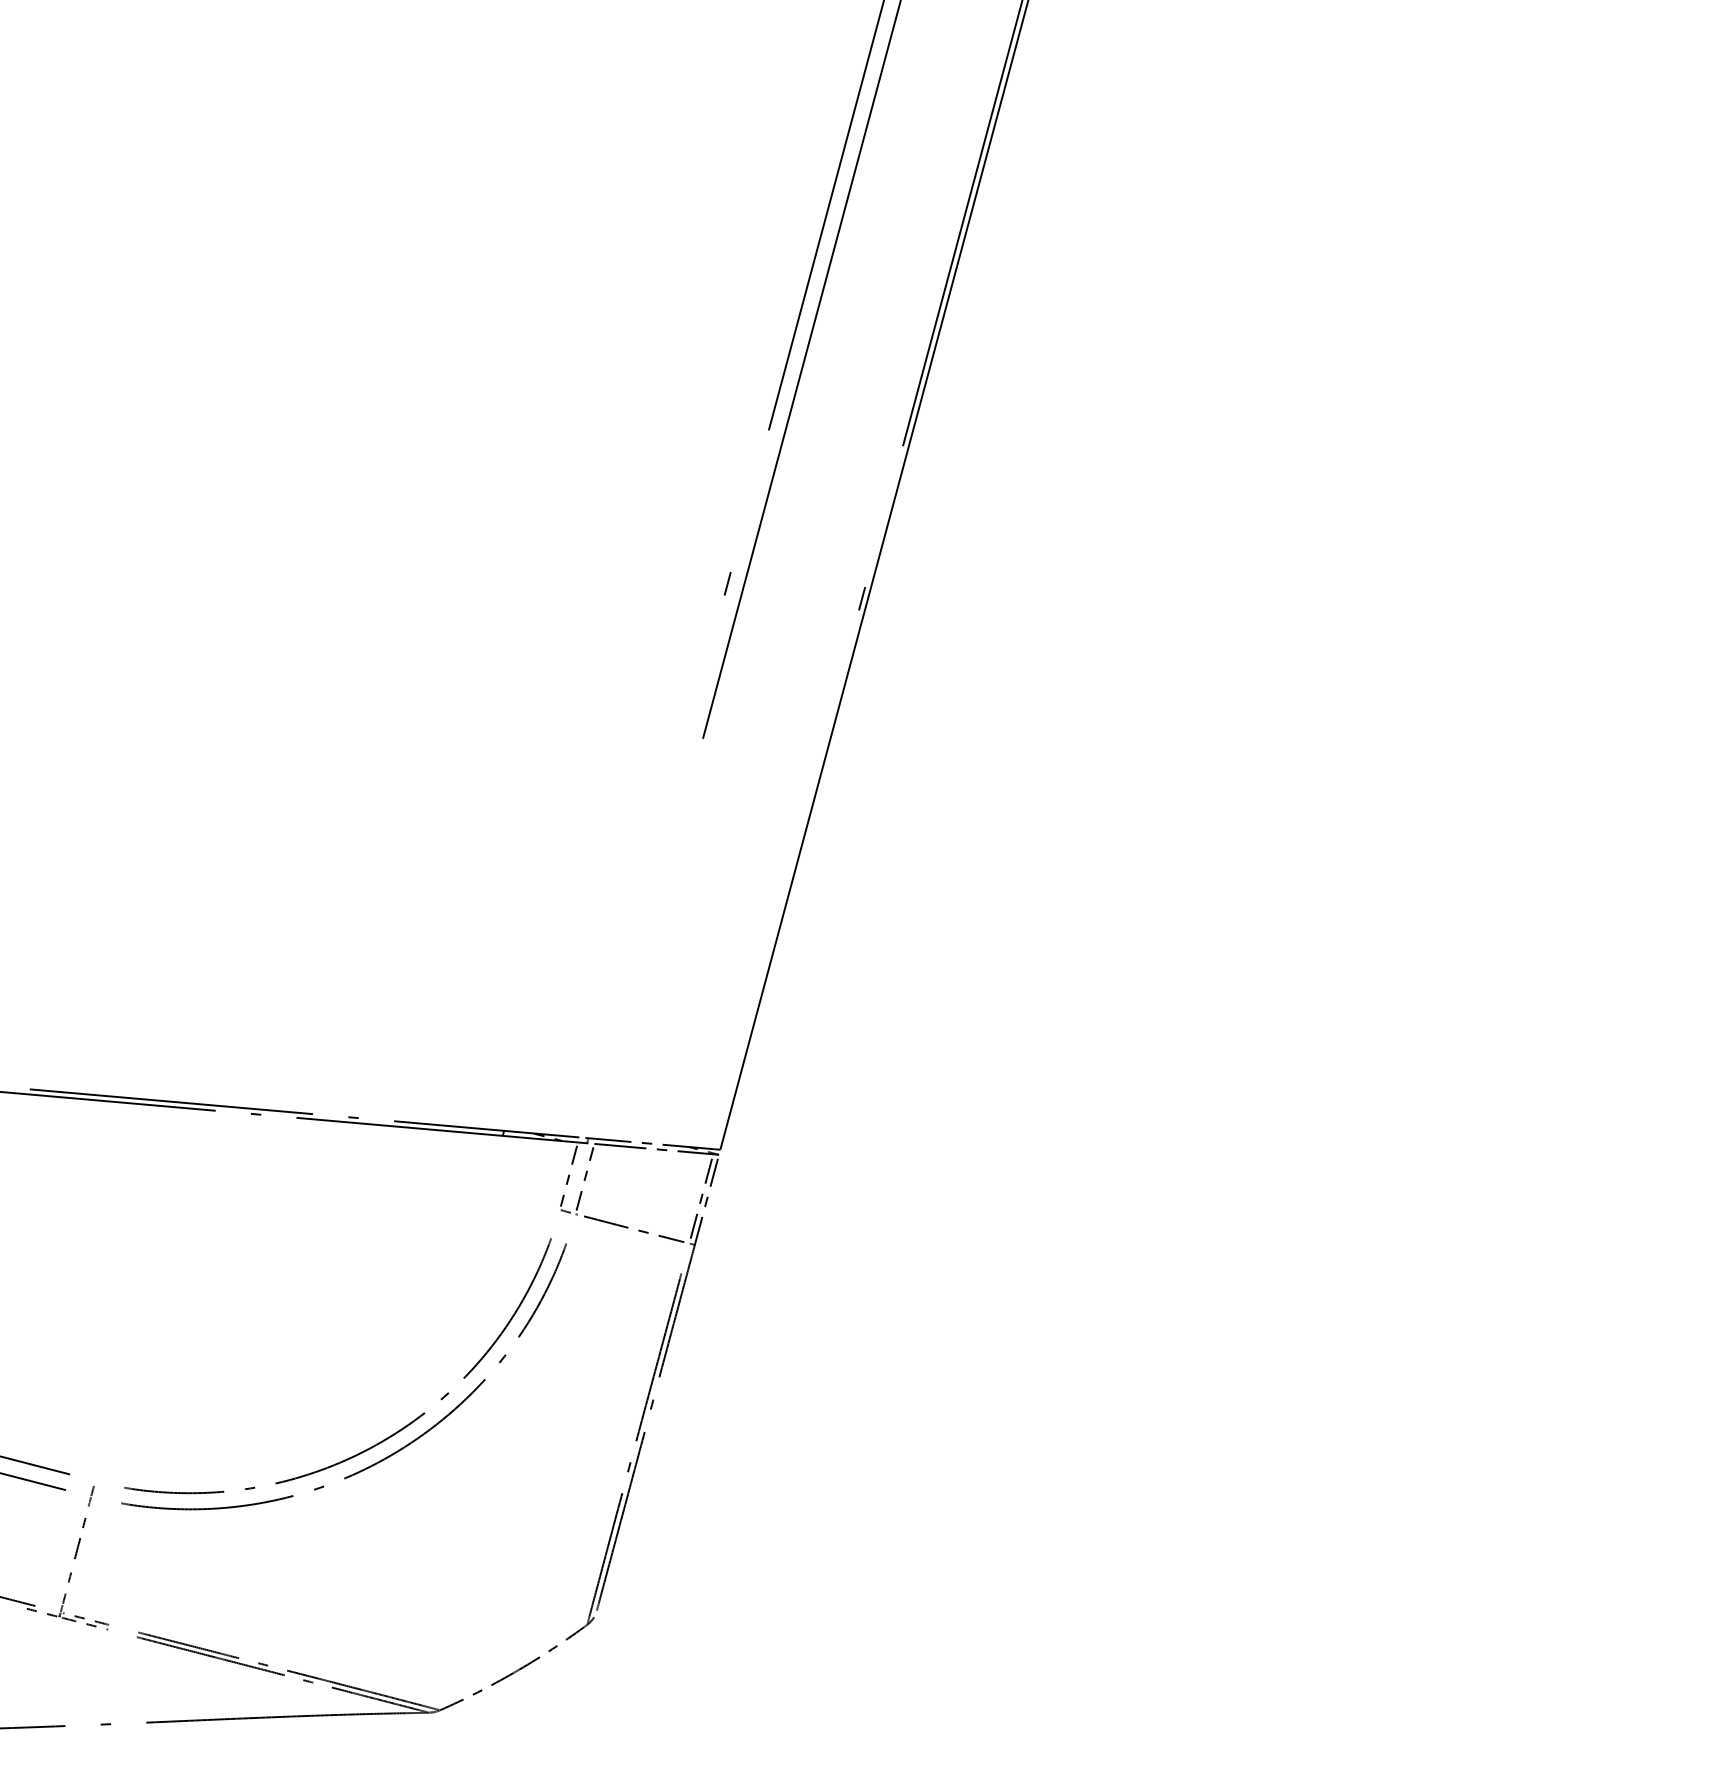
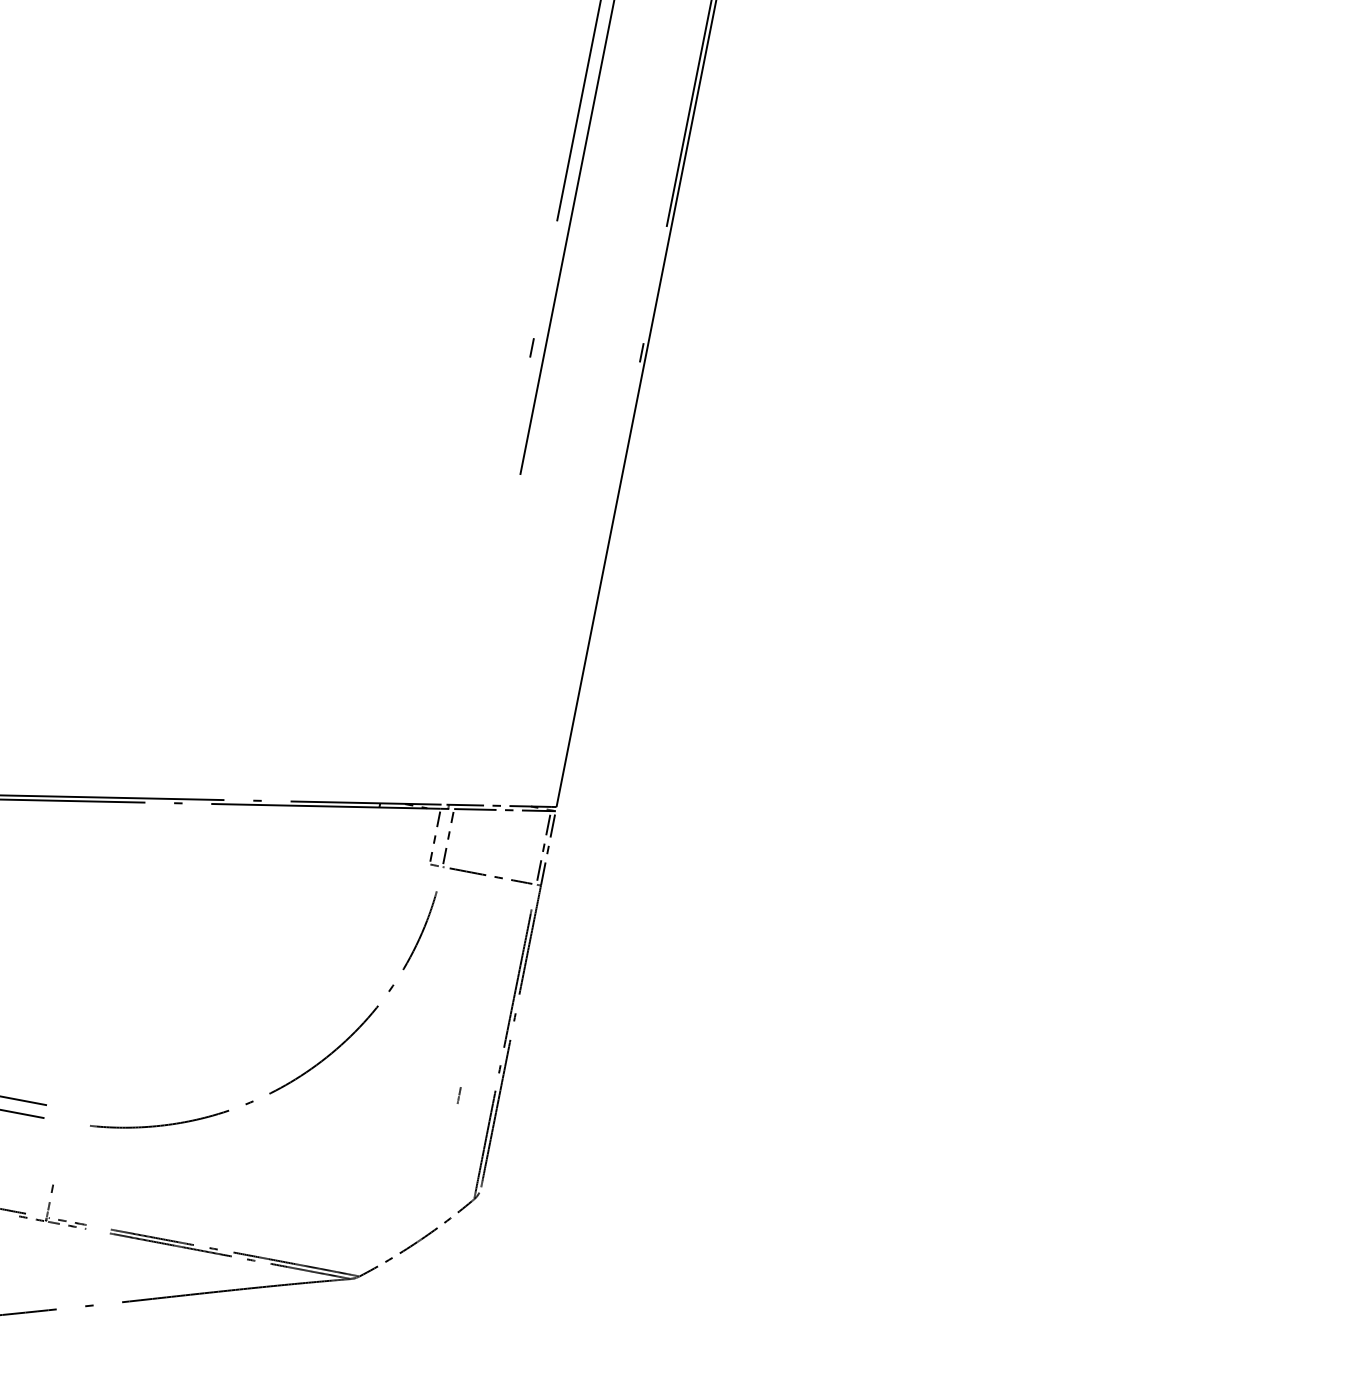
curve: (383, 1439) -> (299, 1060), removed
line: (90, 1495) -> (458, 1095), moved
curve: (80, 1538) -> (58, 1156), removed

